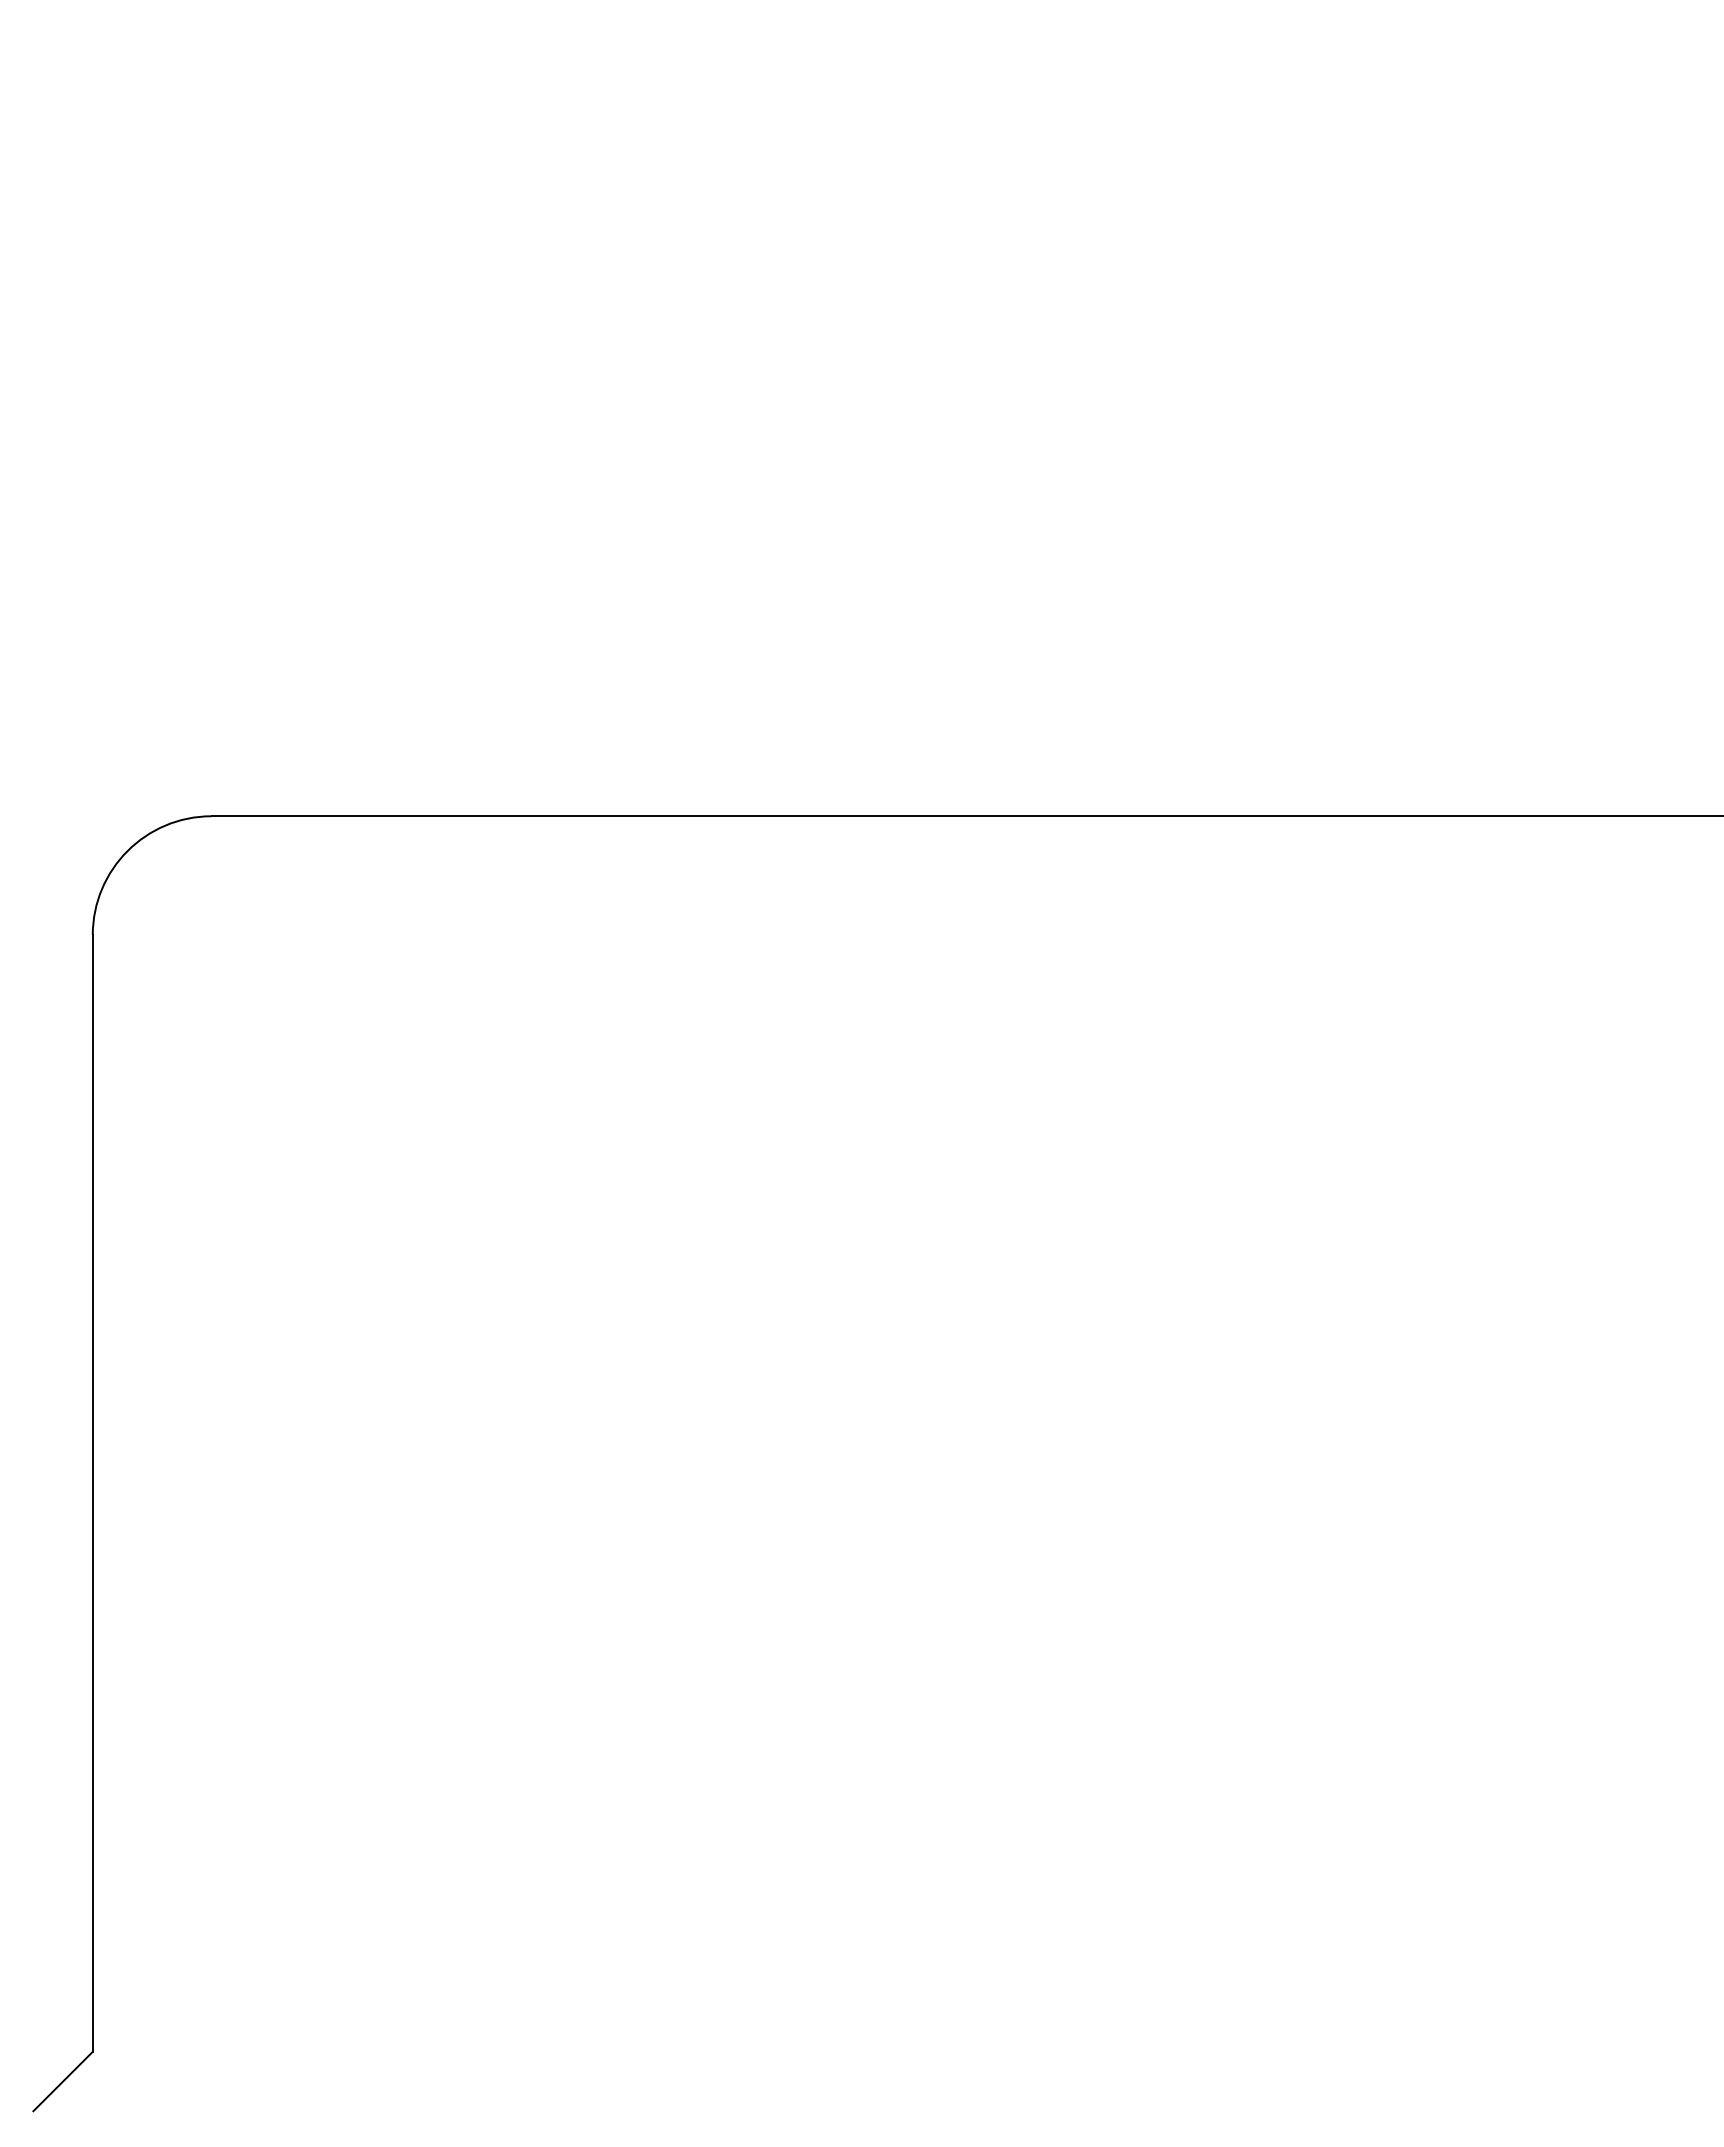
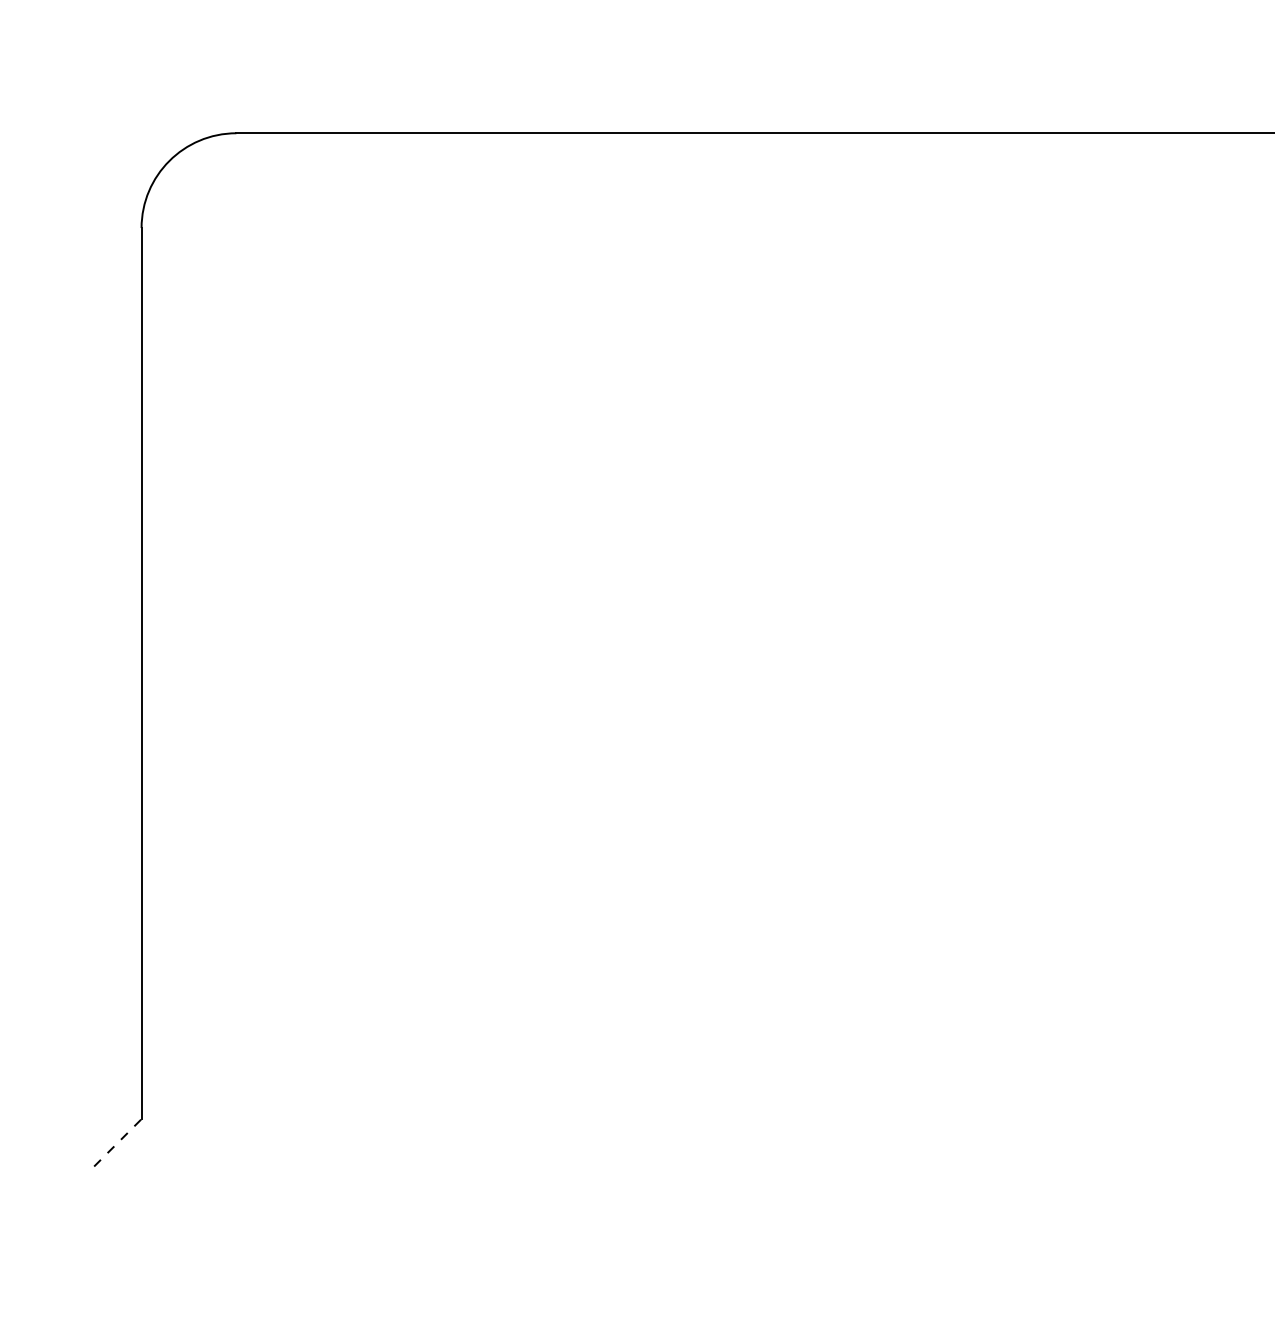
line: (63, 2081) -> (118, 1142), solid -> dashed

